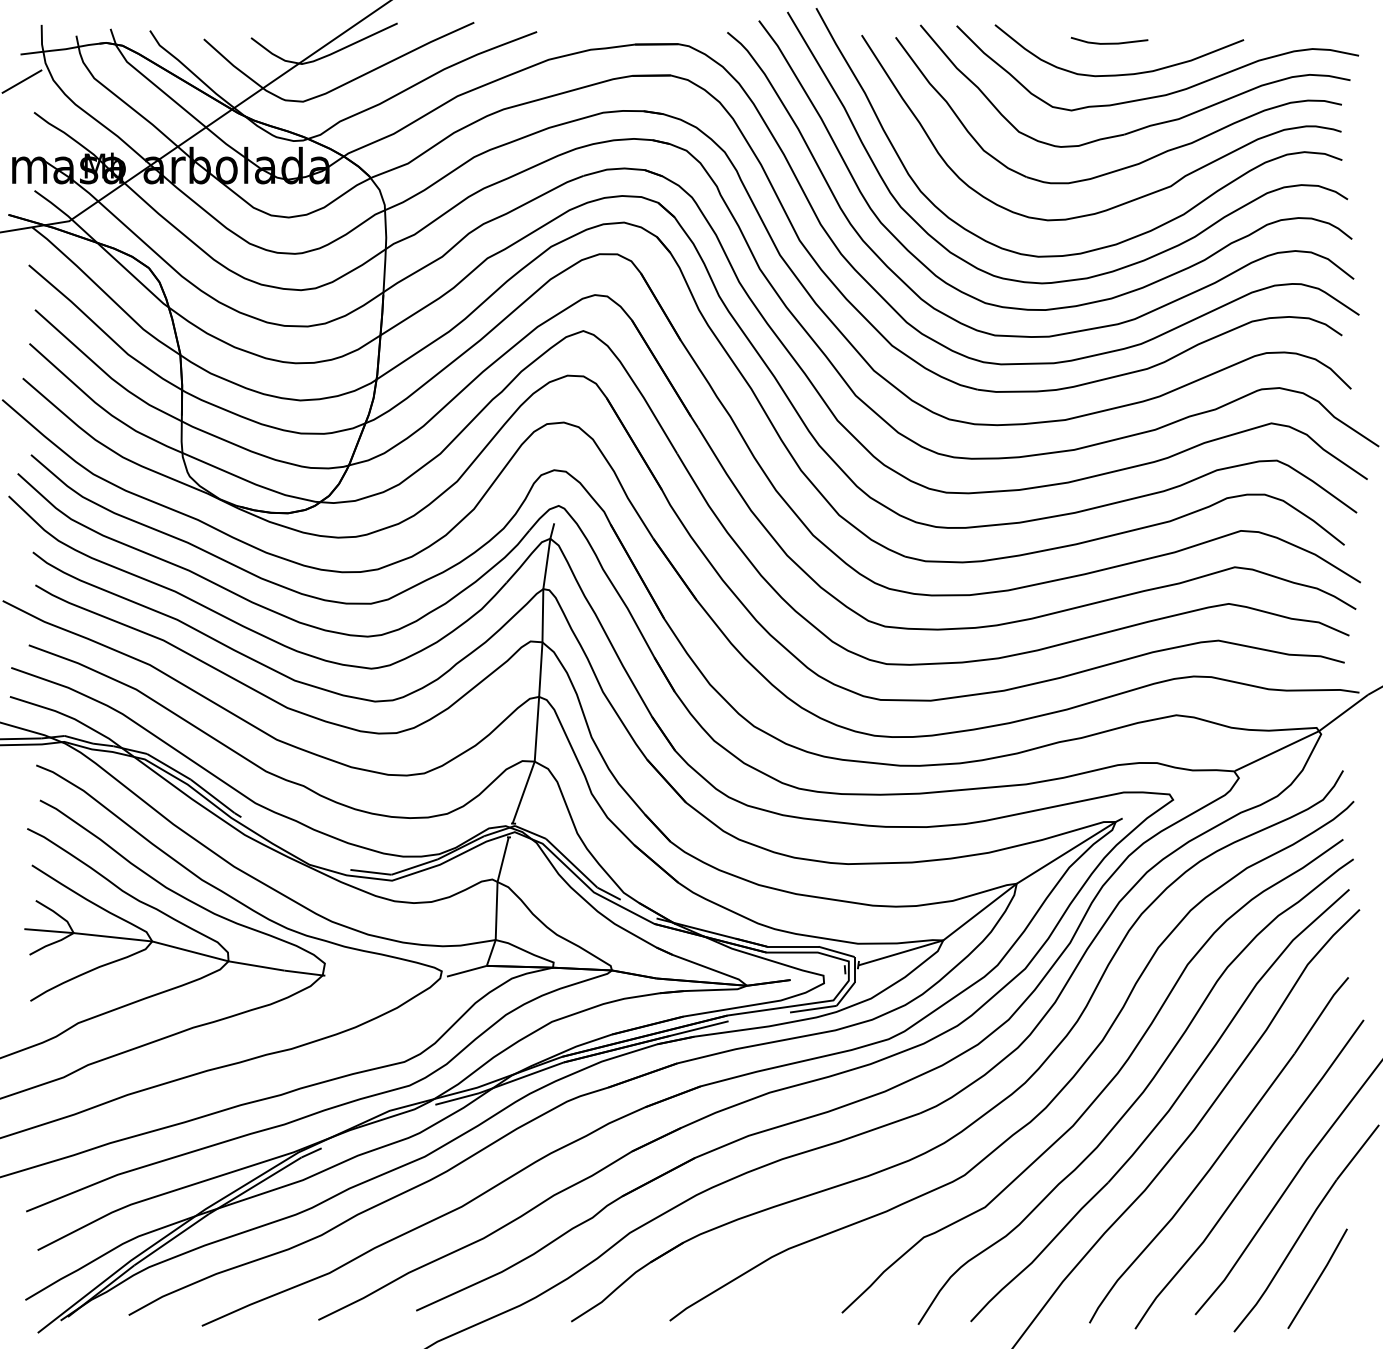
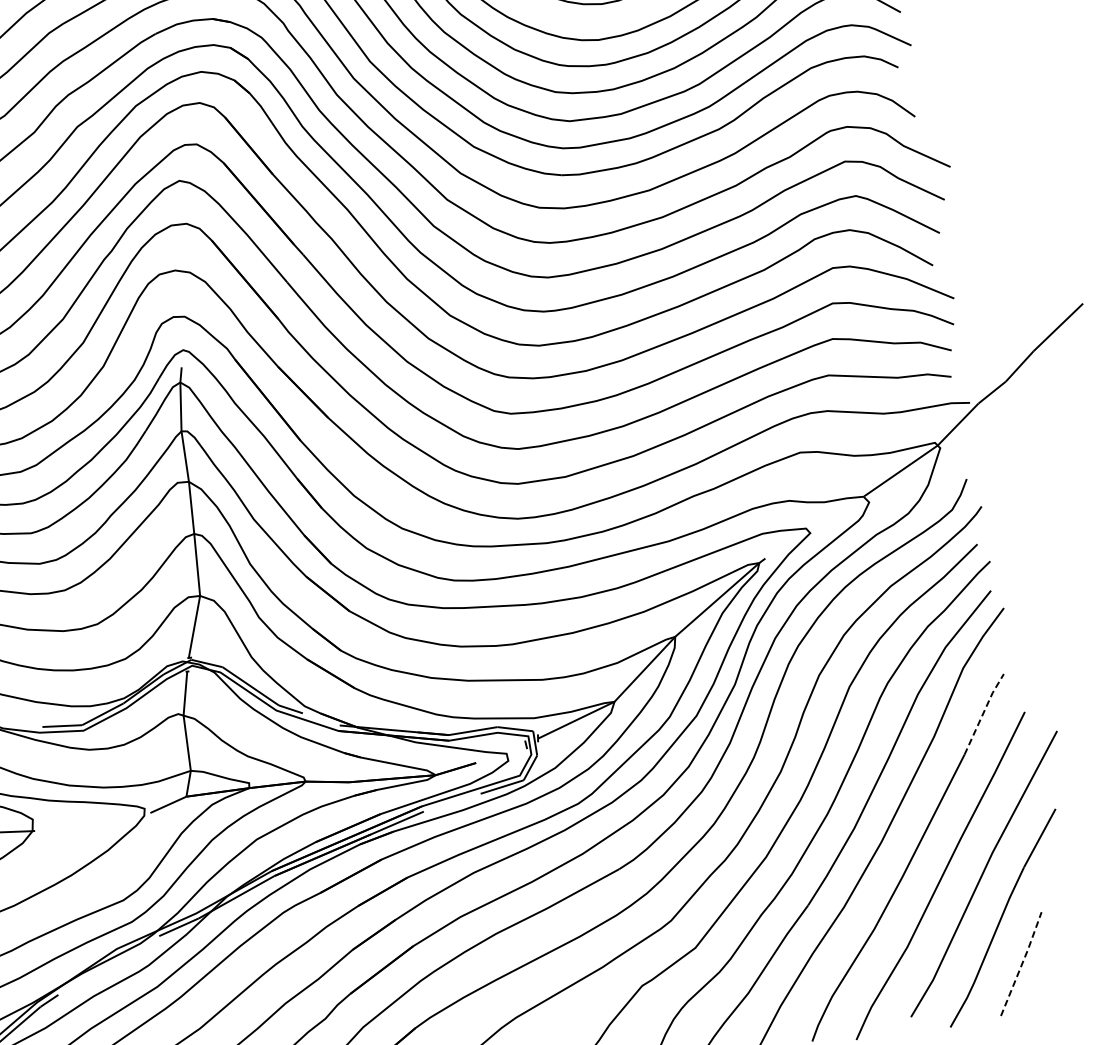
line: (1321, 1014) -> (983, 713), solid -> dashed
line: (1318, 1278) -> (1022, 963), solid -> dashed

